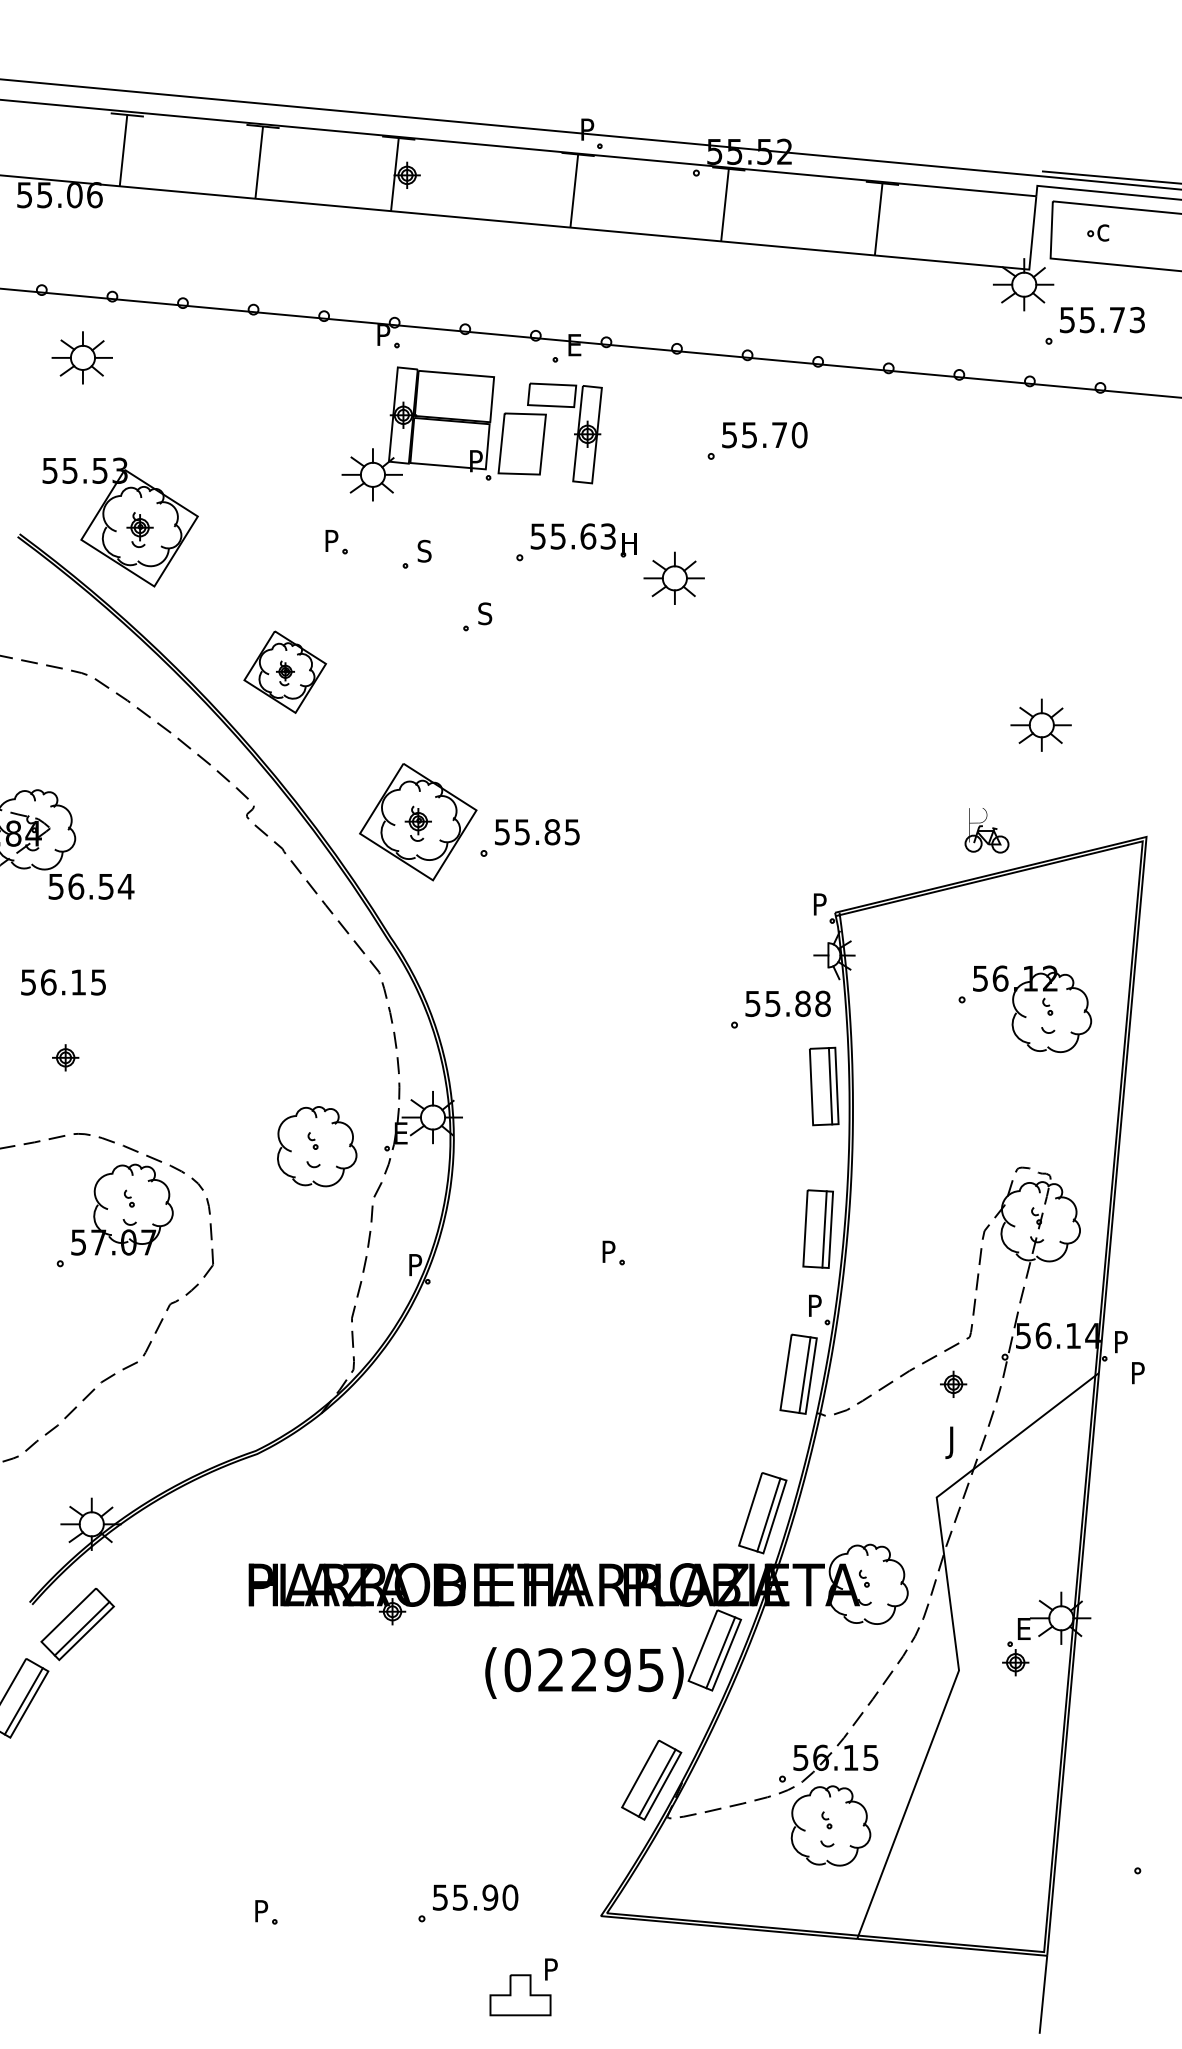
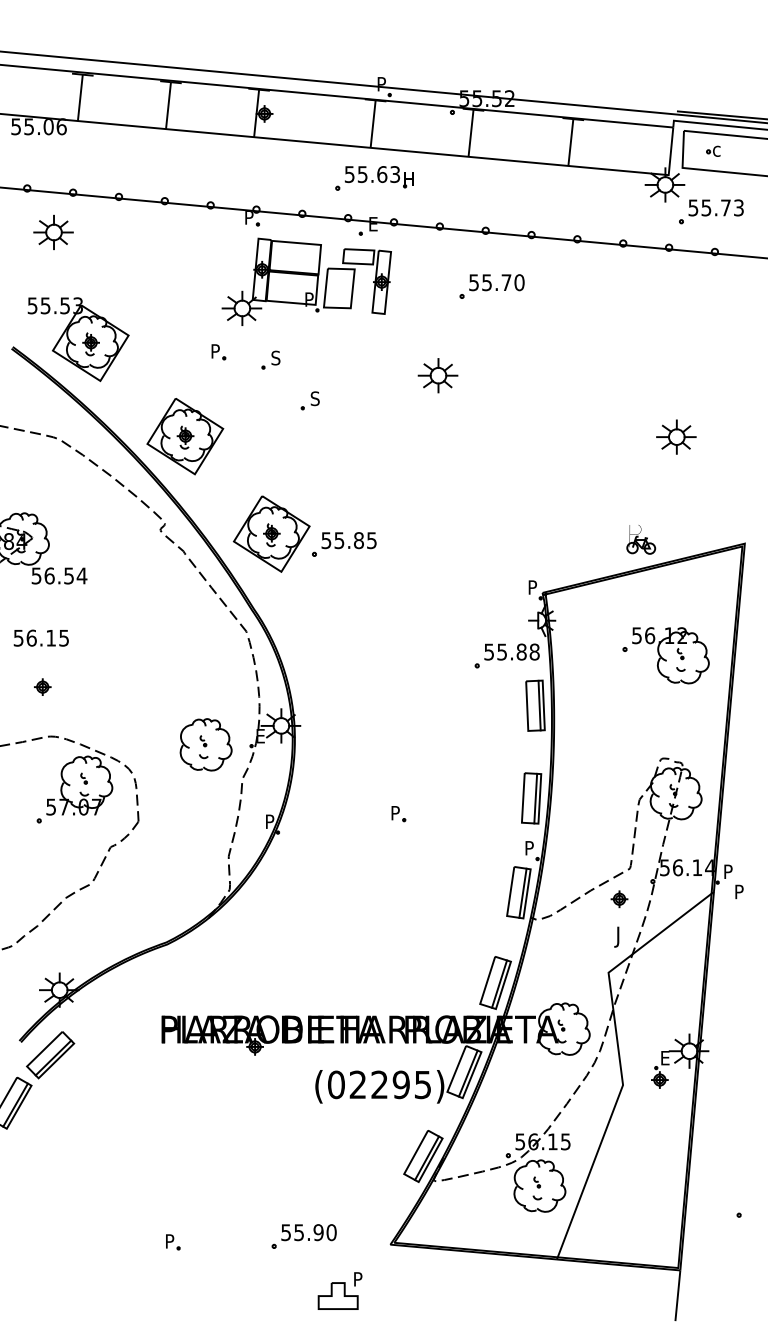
part: (576, 542) -> (374, 178), moved
part: (285, 671) -> (185, 436), size x1.43
part: (1041, 724) -> (676, 436), moved

